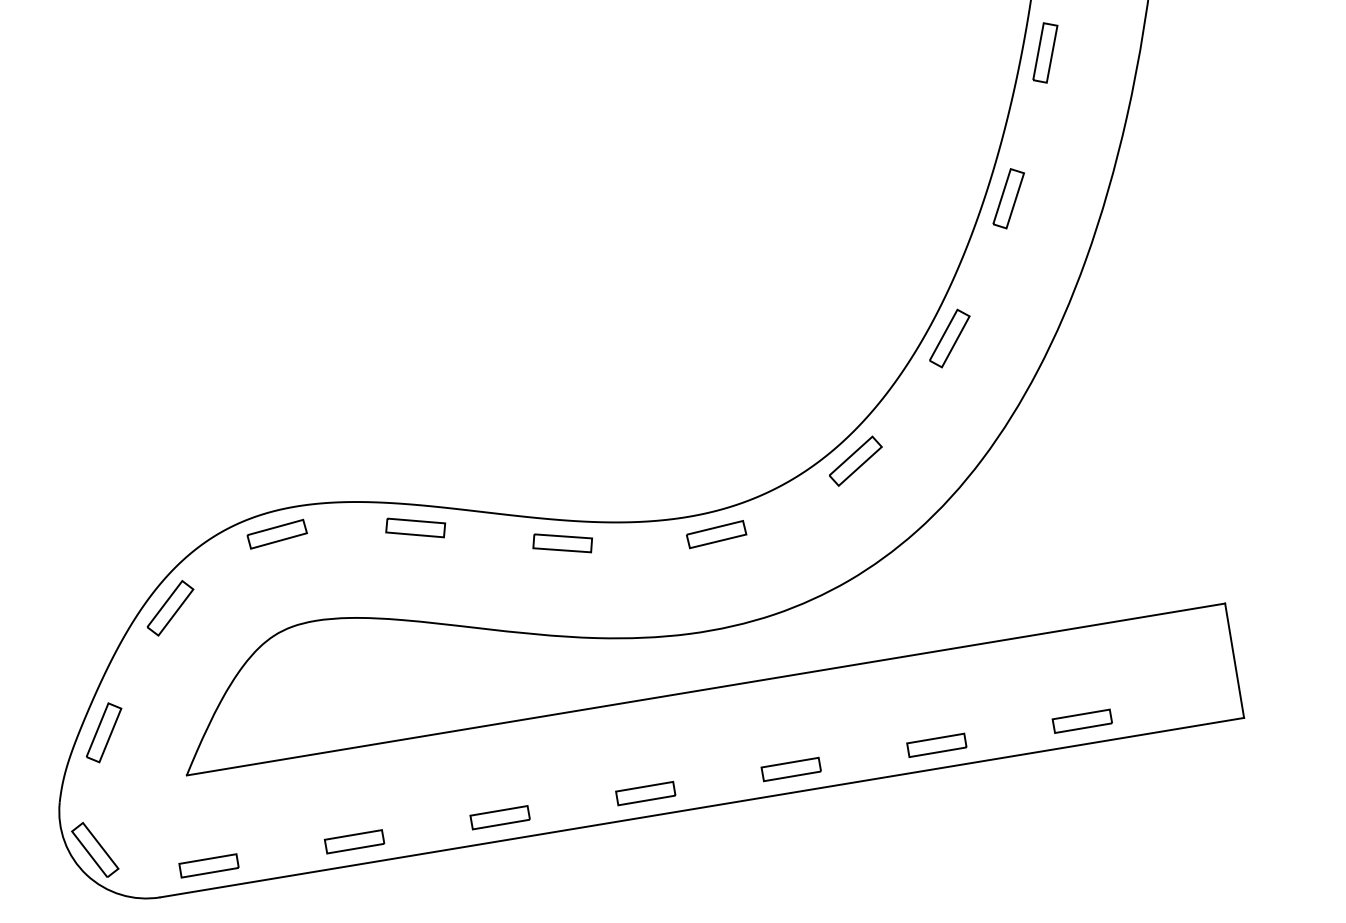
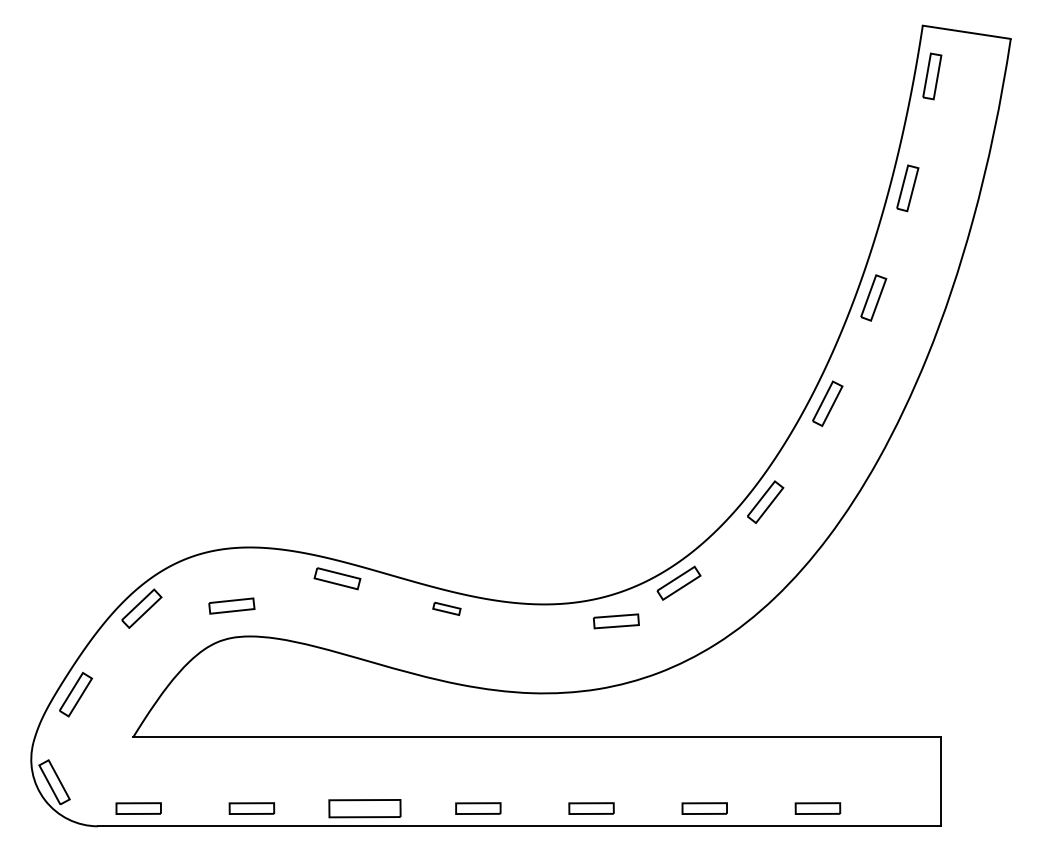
part: (276, 533) -> (231, 605), moved
part: (716, 534) -> (616, 621), moved
part: (562, 543) -> (446, 608), size x0.6
part: (500, 817) -> (365, 808), size x1.6

